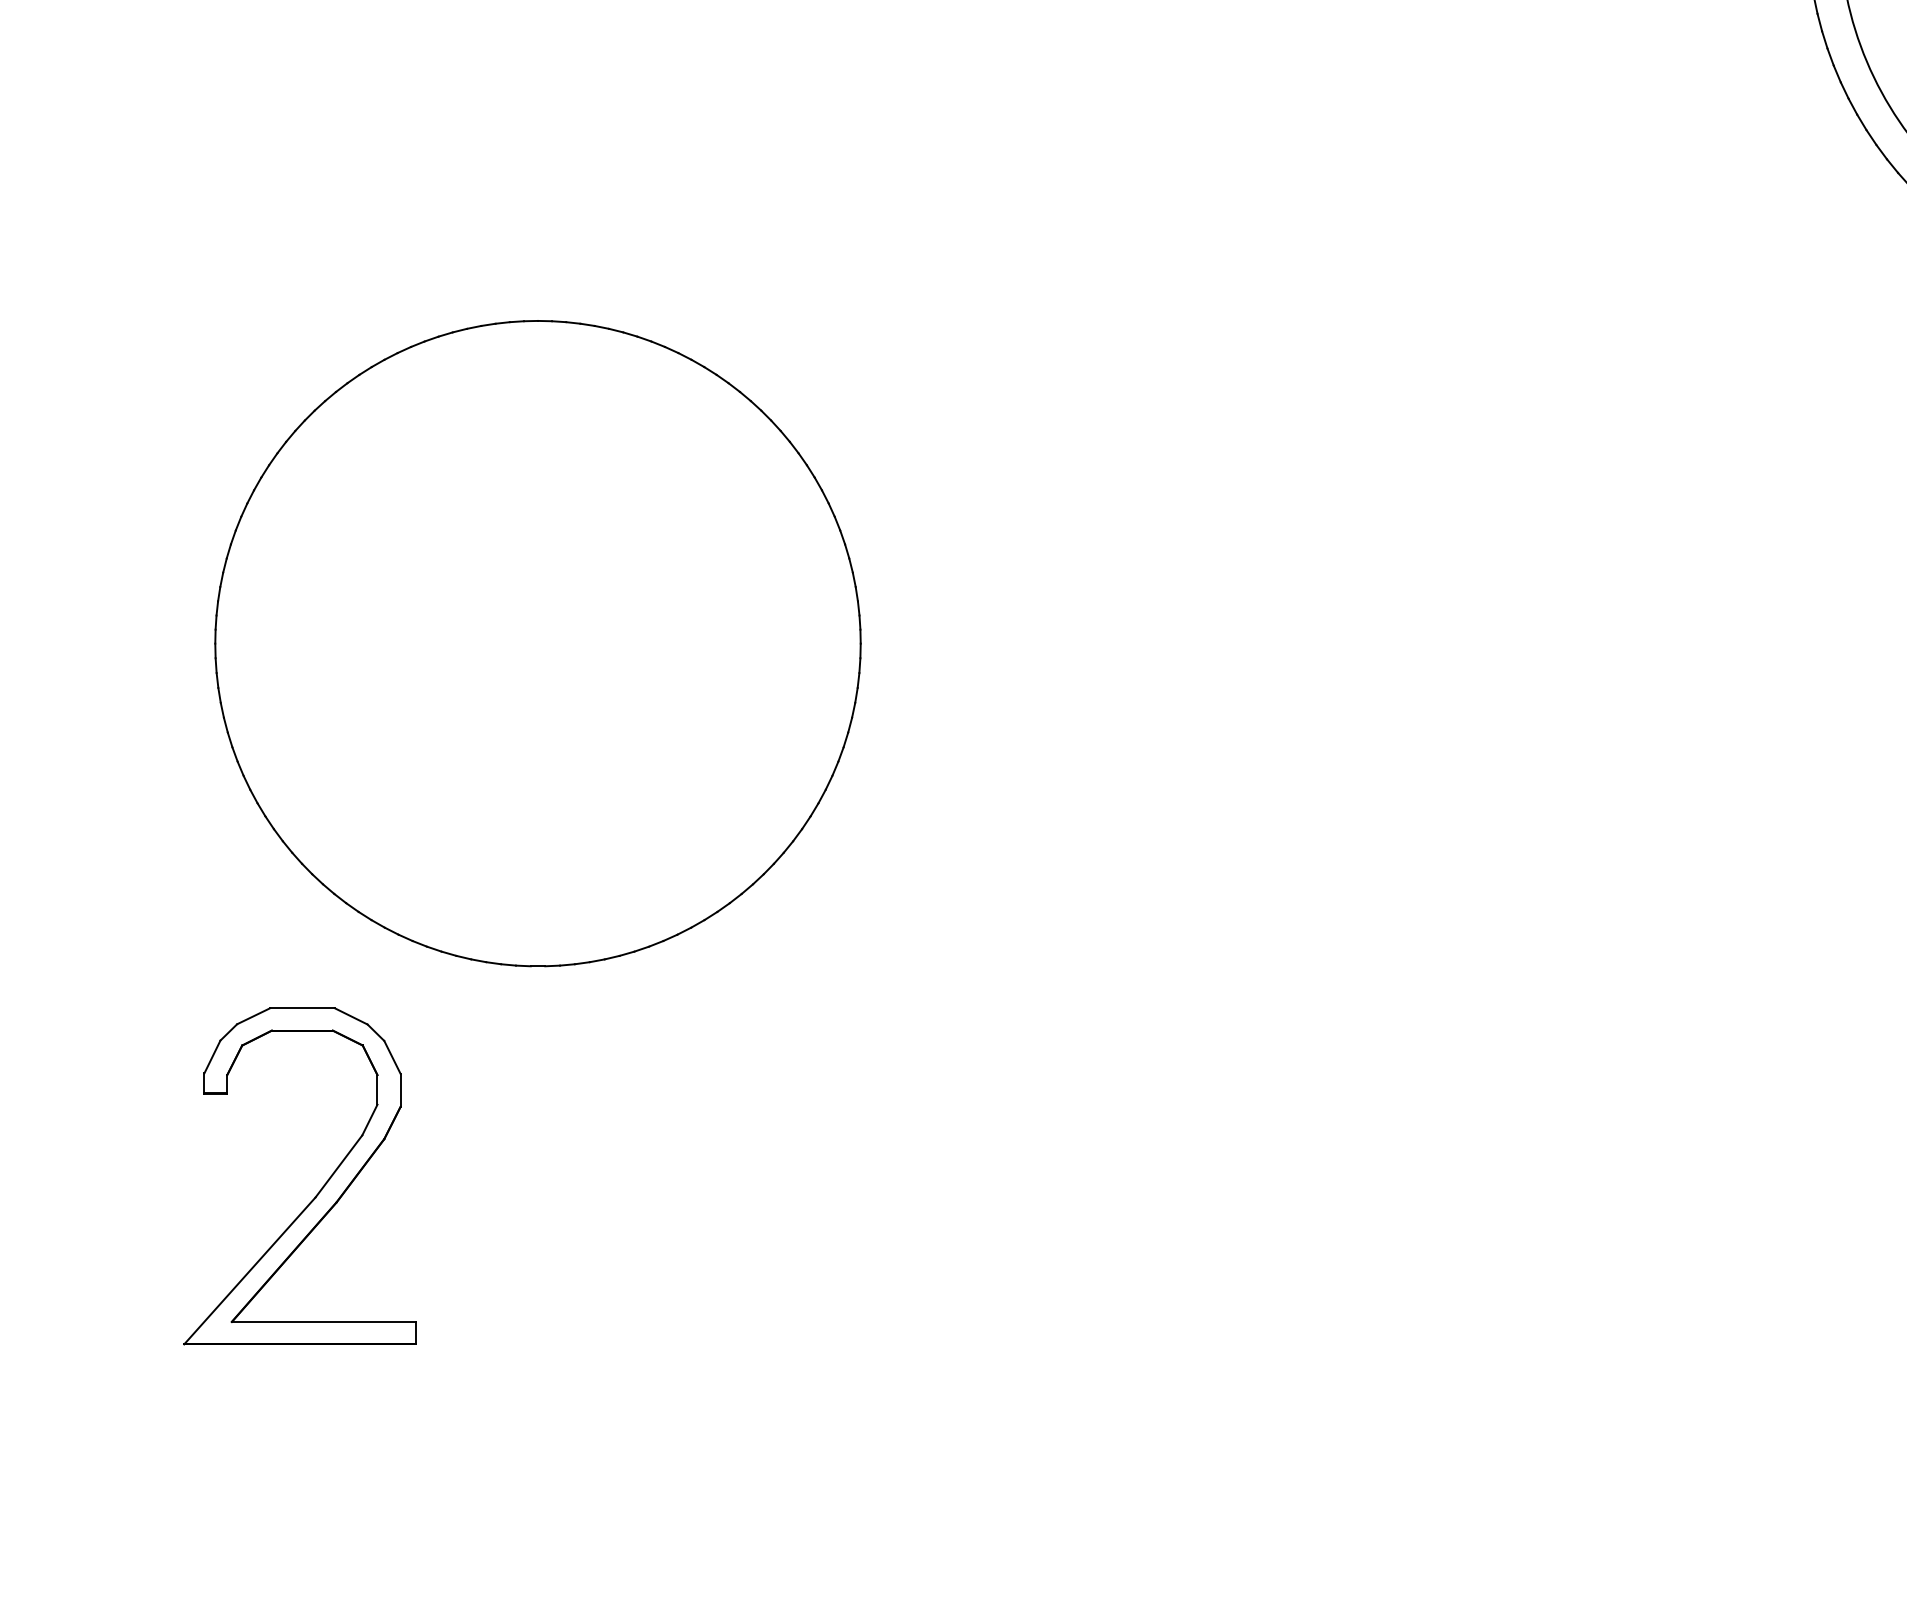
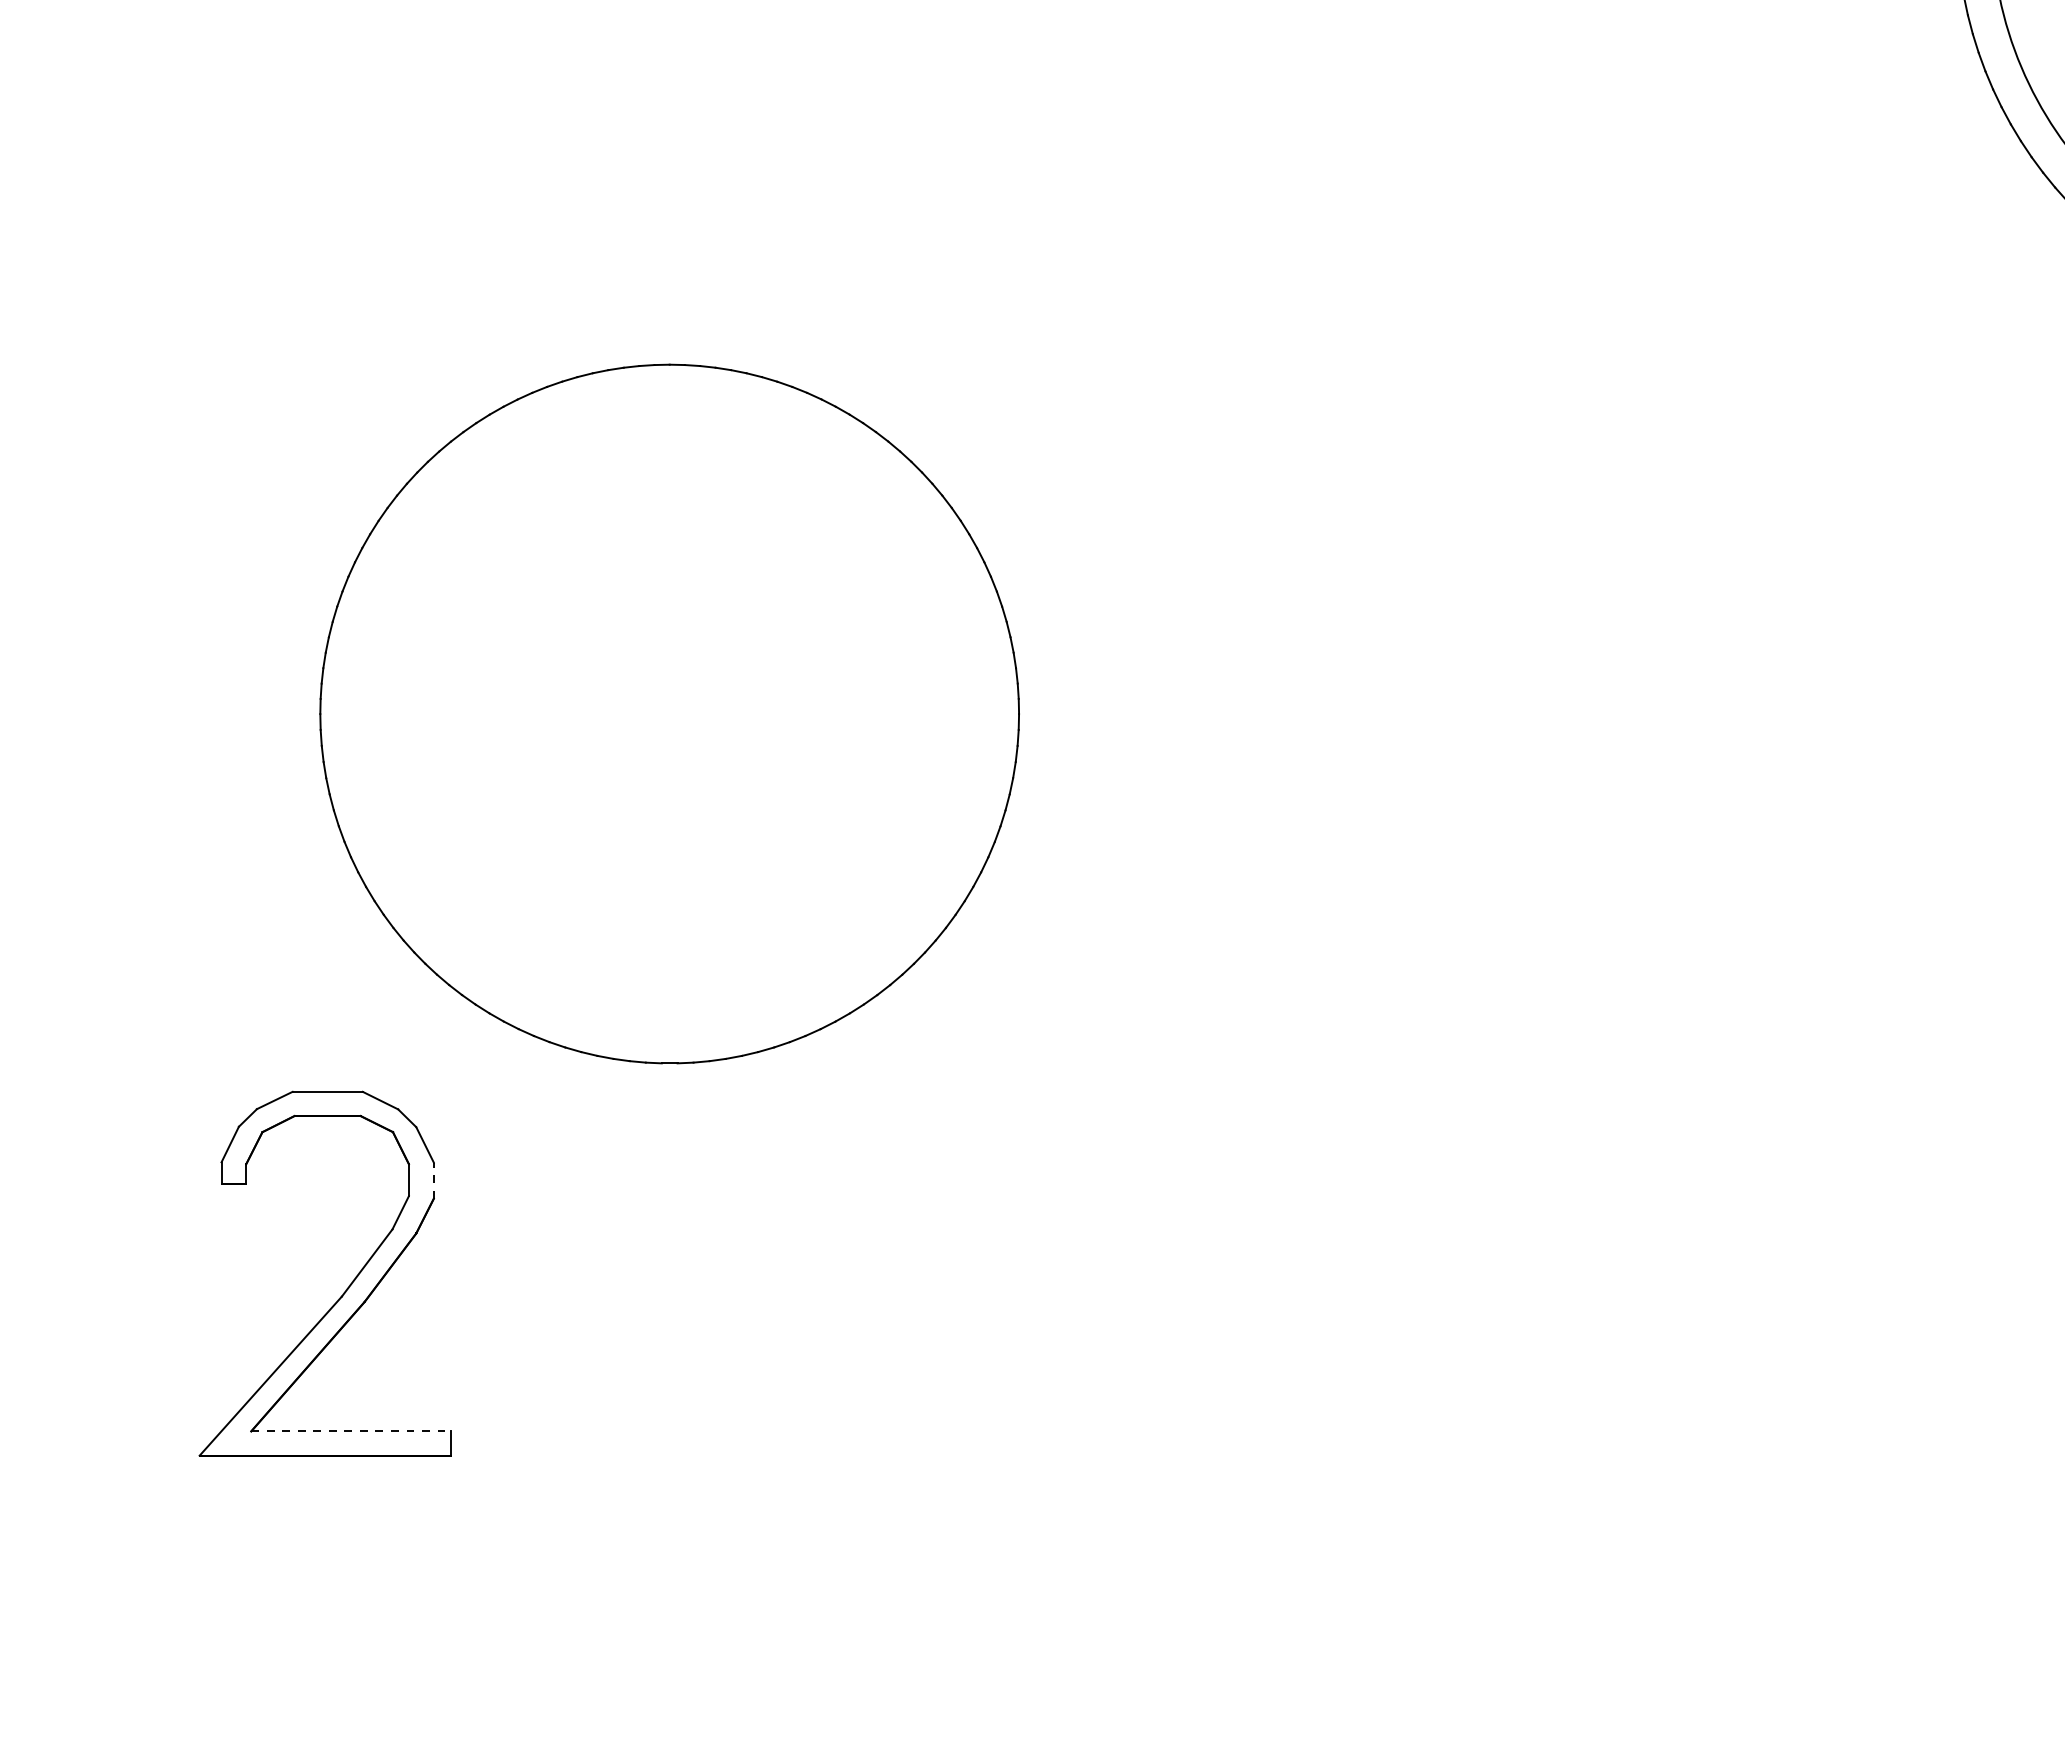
part: (537, 643) -> (669, 713), moved
line: (400, 1090) -> (433, 1180), solid -> dashed
line: (324, 1322) -> (351, 1431), solid -> dashed

